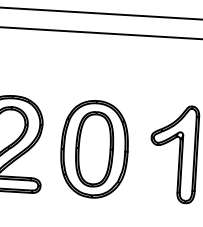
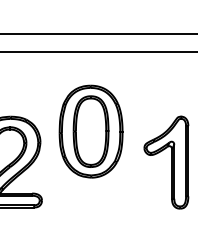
part: (93, 149) -> (90, 131), moved

